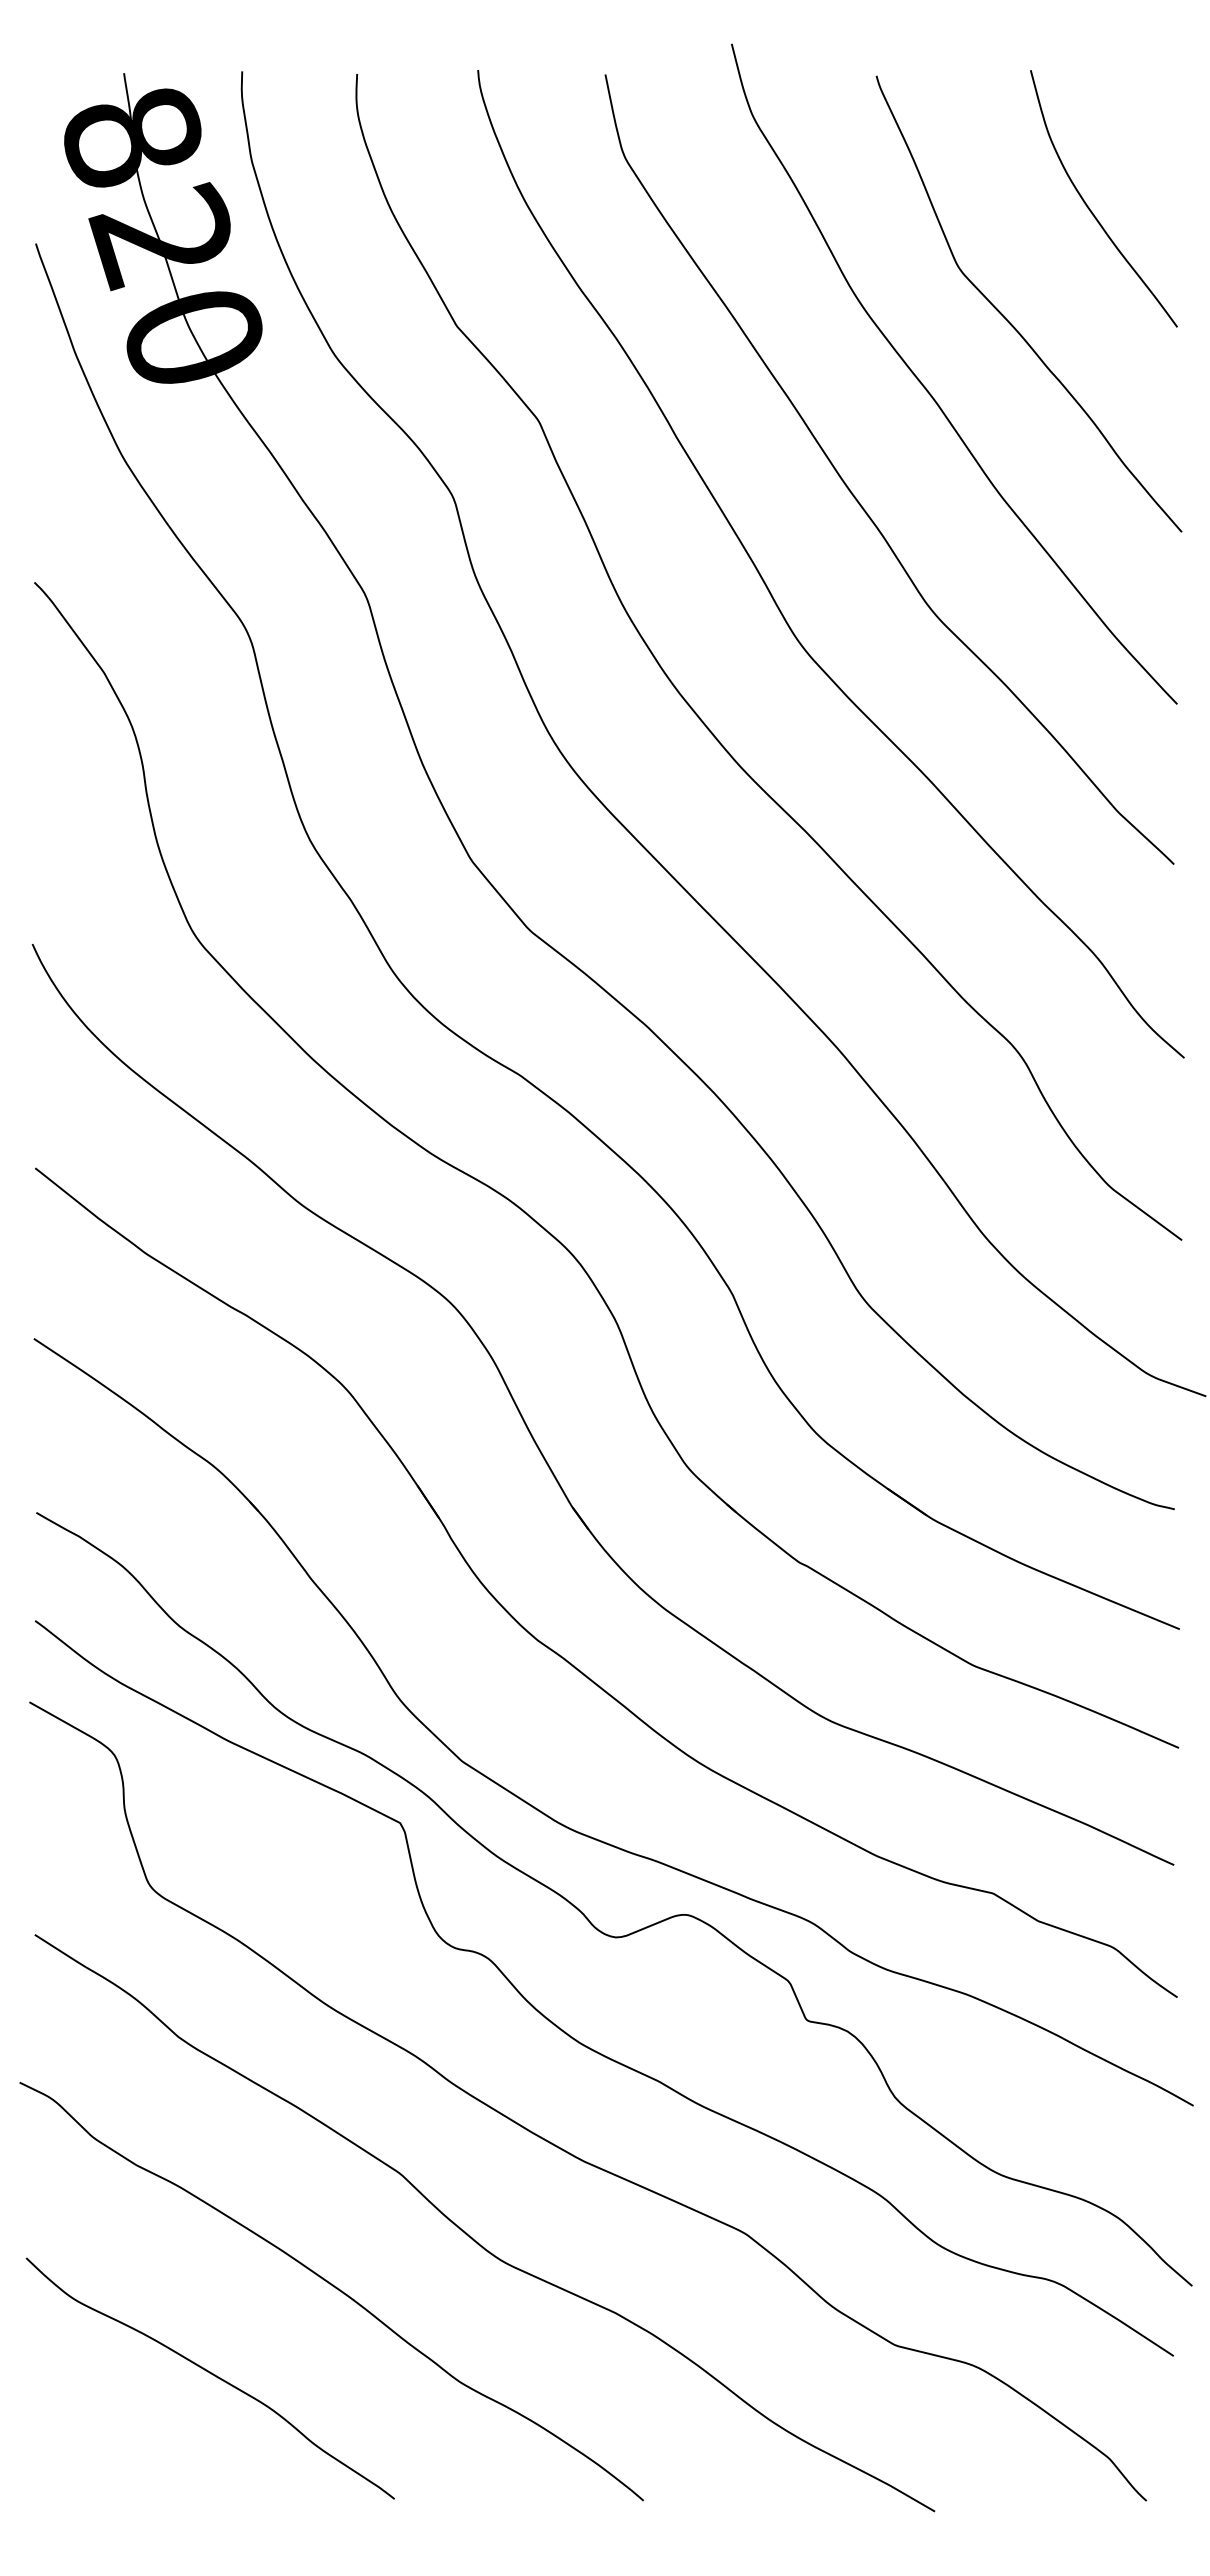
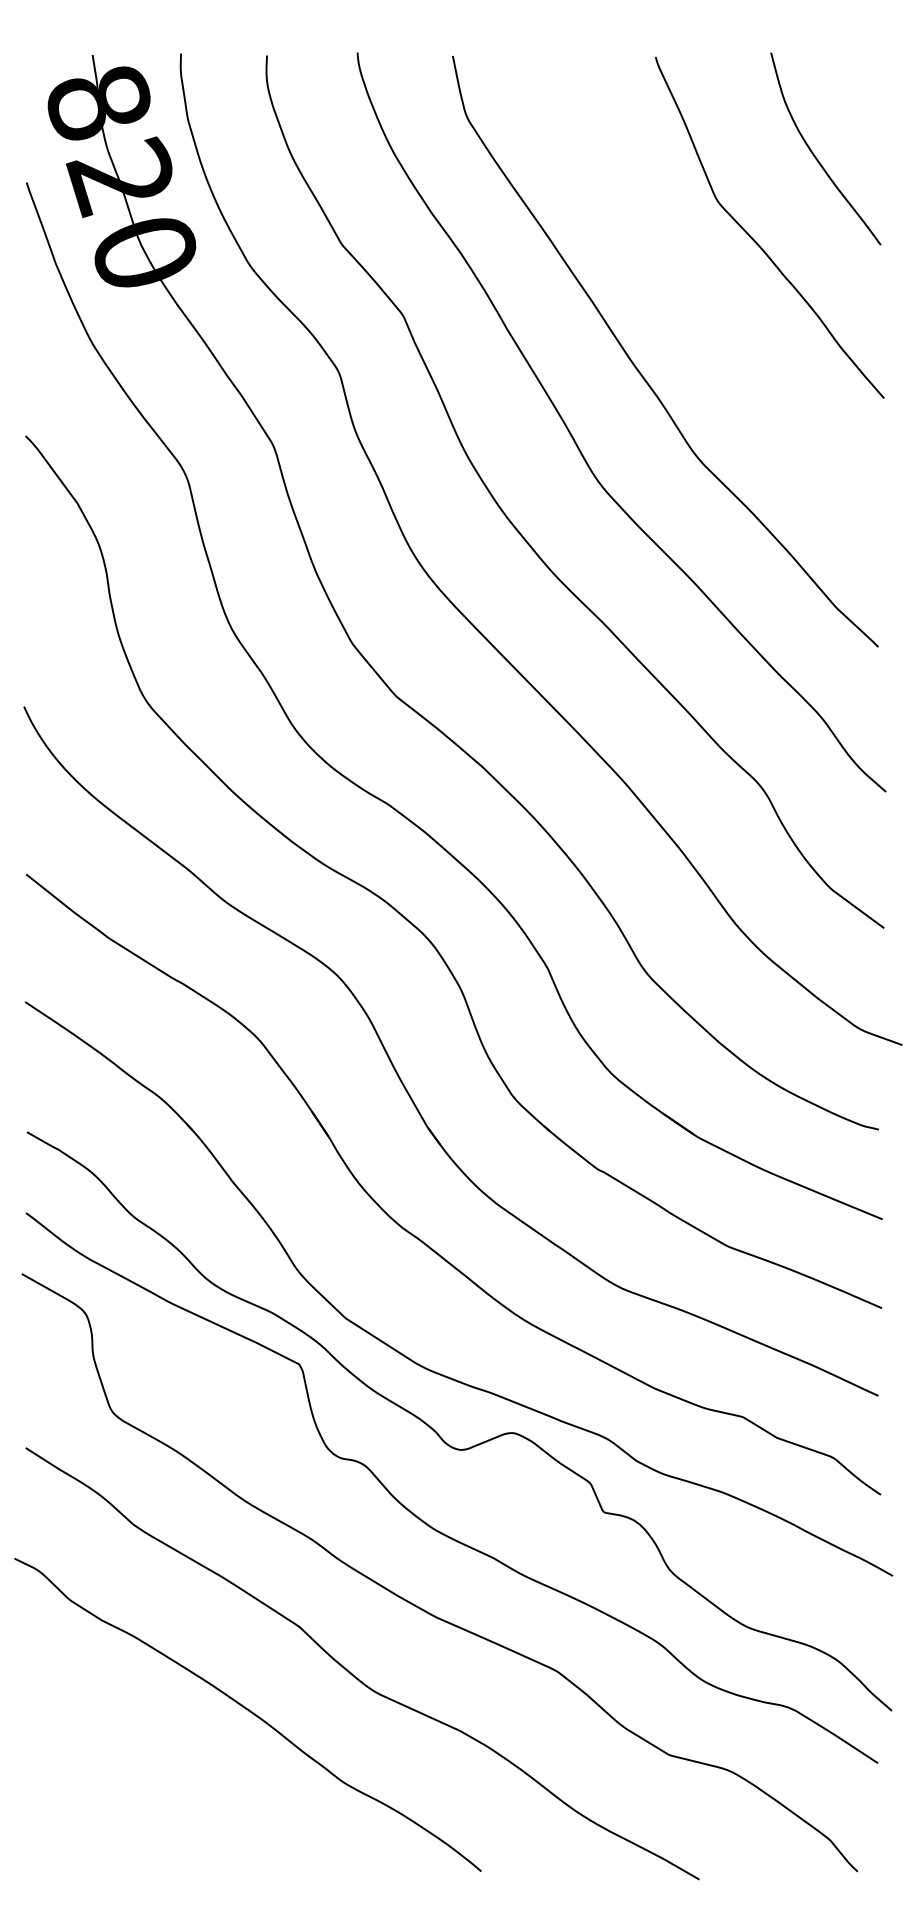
curve: (929, 391) -> (695, 293), removed
curve: (212, 2375) -> (158, 1777), removed

